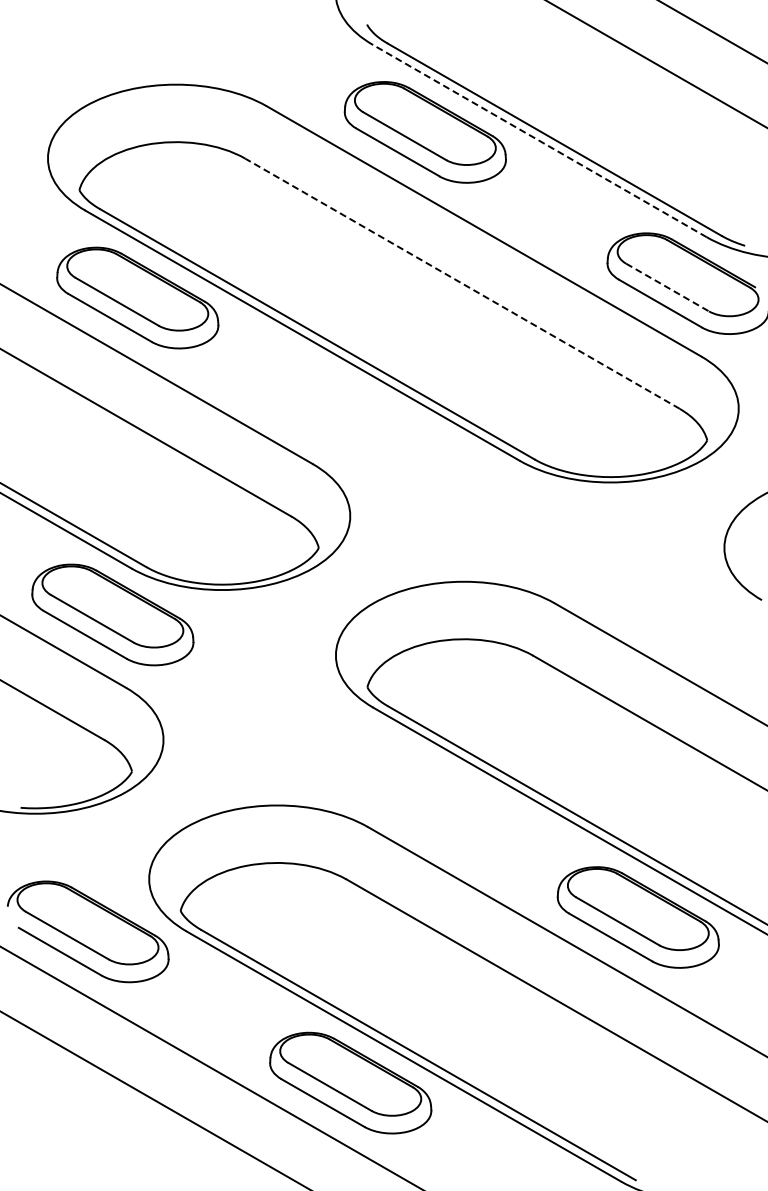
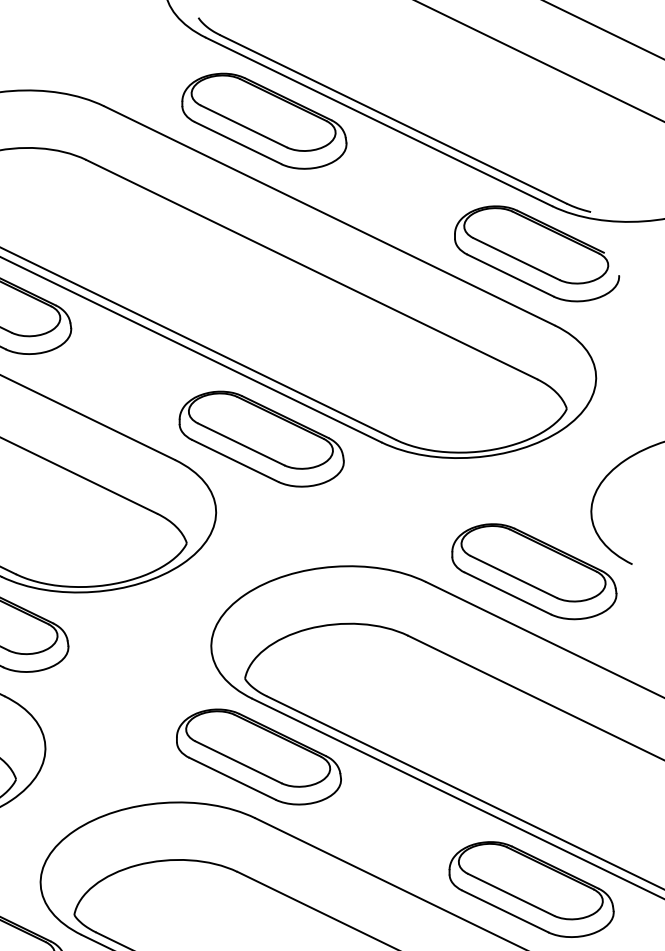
line: (539, 140) -> (378, 121), dashed -> solid
line: (462, 283) -> (311, 269), dashed -> solid
line: (667, 287) -> (516, 259), dashed -> solid
part: (400, 449) -> (261, 439), added
part: (662, 600) -> (533, 571), added
part: (375, 766) -> (258, 757), added

